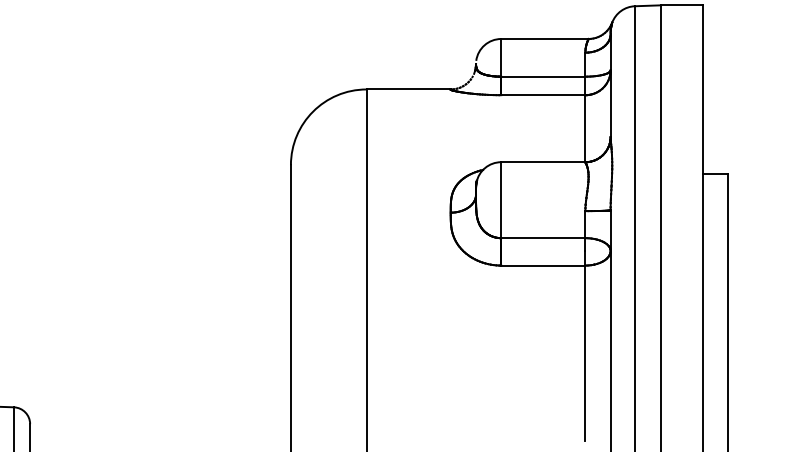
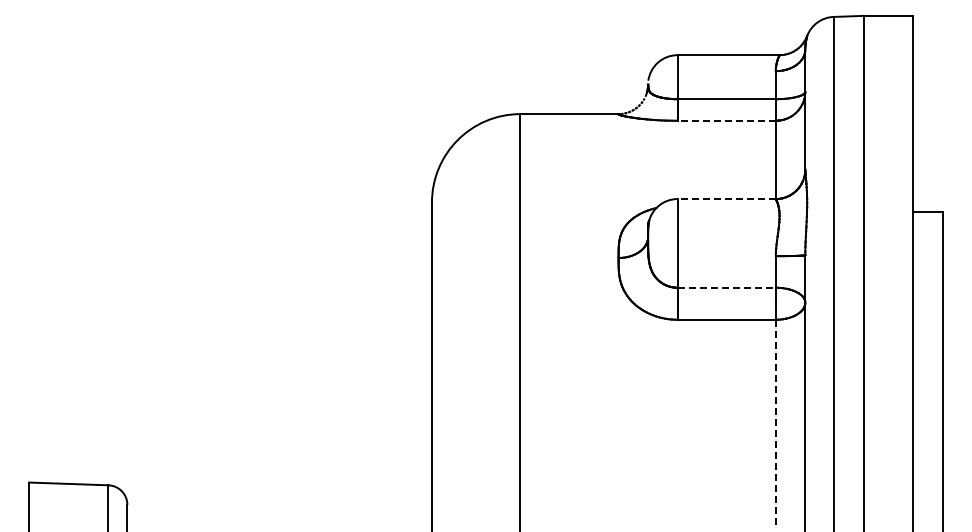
line: (543, 94) -> (726, 120), solid -> dashed
line: (543, 162) -> (726, 199), solid -> dashed
line: (544, 237) -> (727, 287), solid -> dashed
line: (585, 352) -> (775, 421), solid -> dashed

